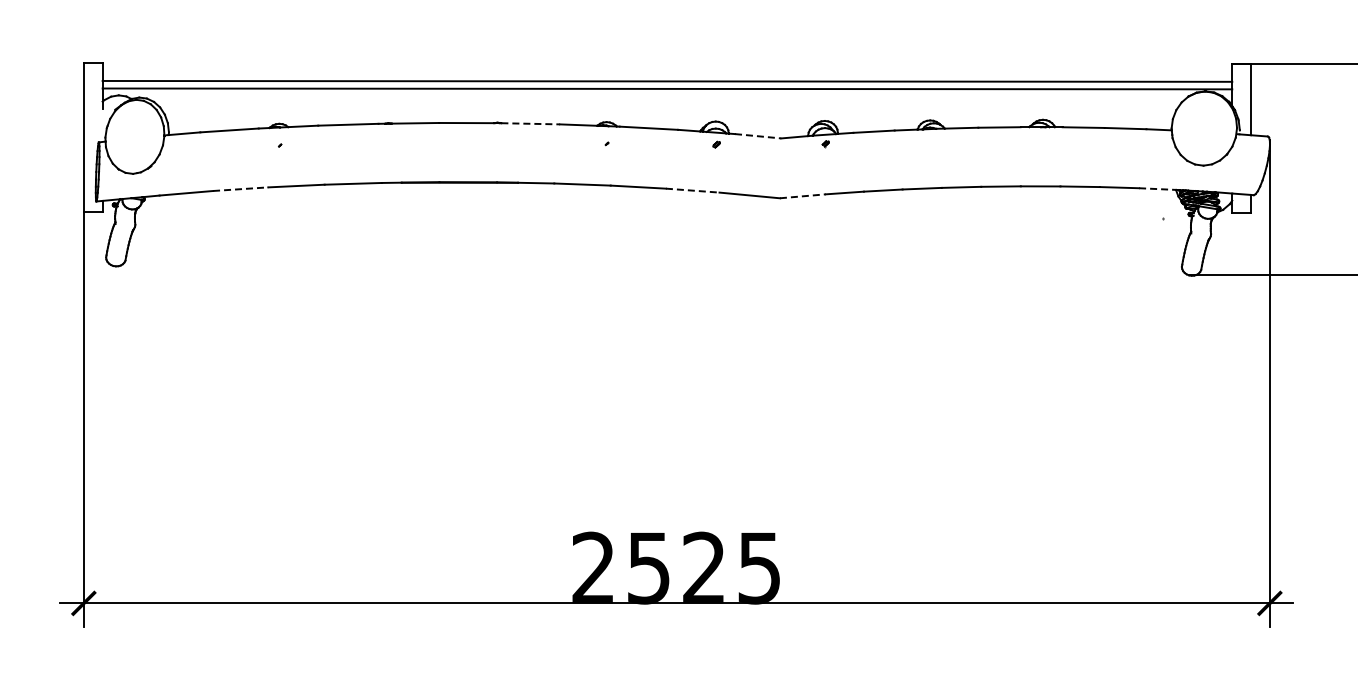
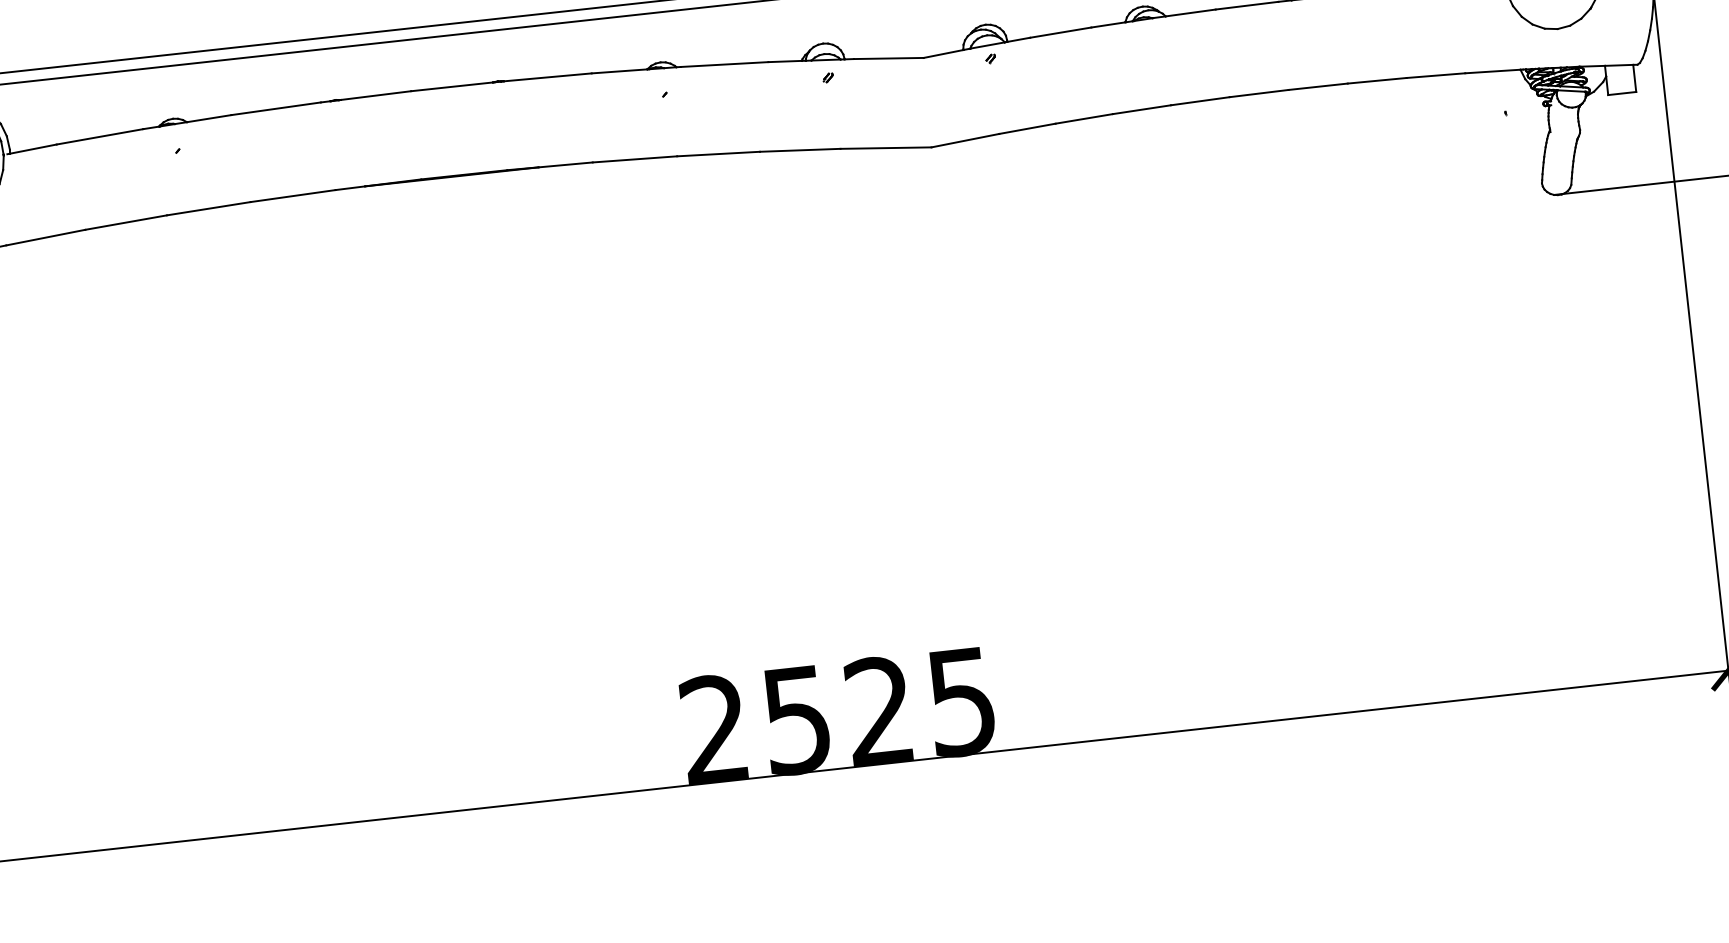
line: (531, 123) -> (548, 76), dashed -> solid
line: (758, 136) -> (889, 58), dashed -> solid
line: (240, 189) -> (125, 223), dashed -> solid
line: (1158, 189) -> (1494, 71), dashed -> solid
line: (692, 190) -> (799, 150), dashed -> solid
line: (803, 196) -> (966, 140), dashed -> solid

